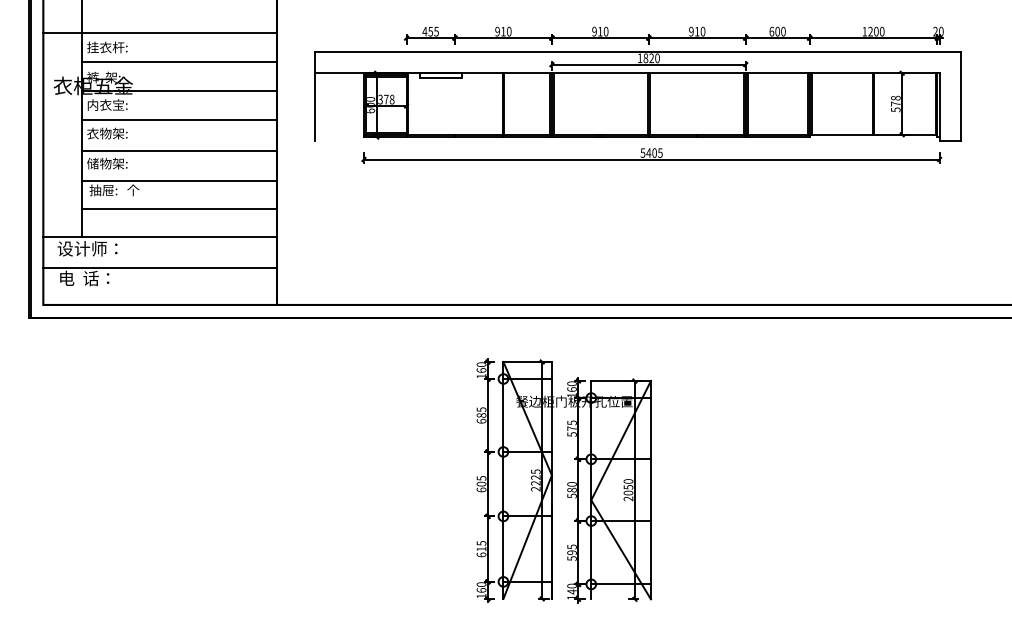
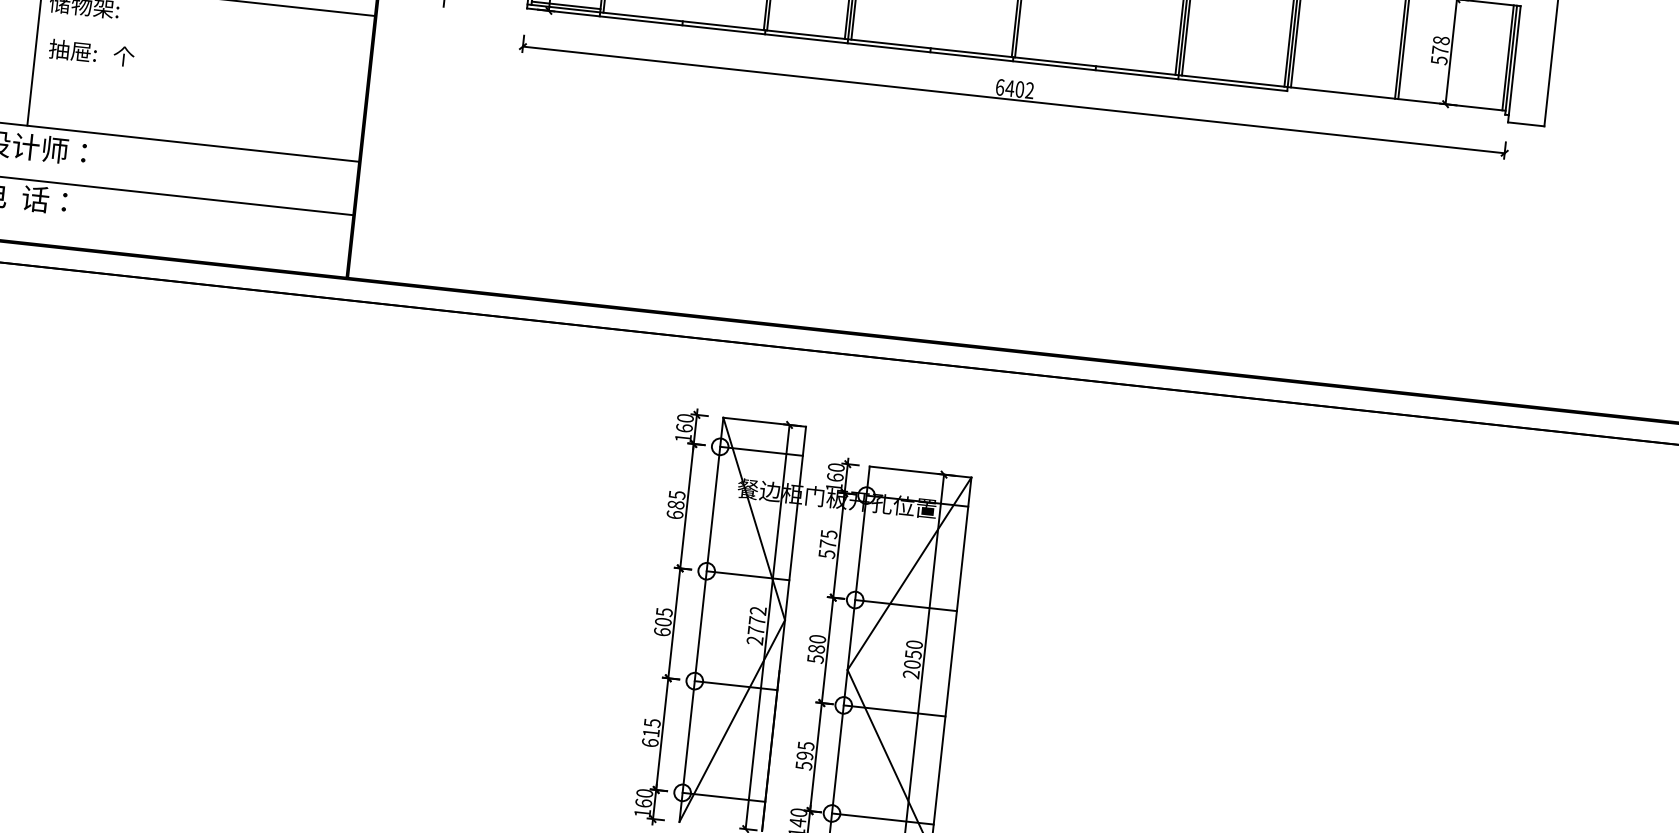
text: (651, 152) -> (1014, 87), 5405 -> 6402
line: (178, 181) -> (202, 49), removed
line: (178, 208) -> (197, 95), removed
text: (535, 477) -> (756, 620), 2225 -> 2772

